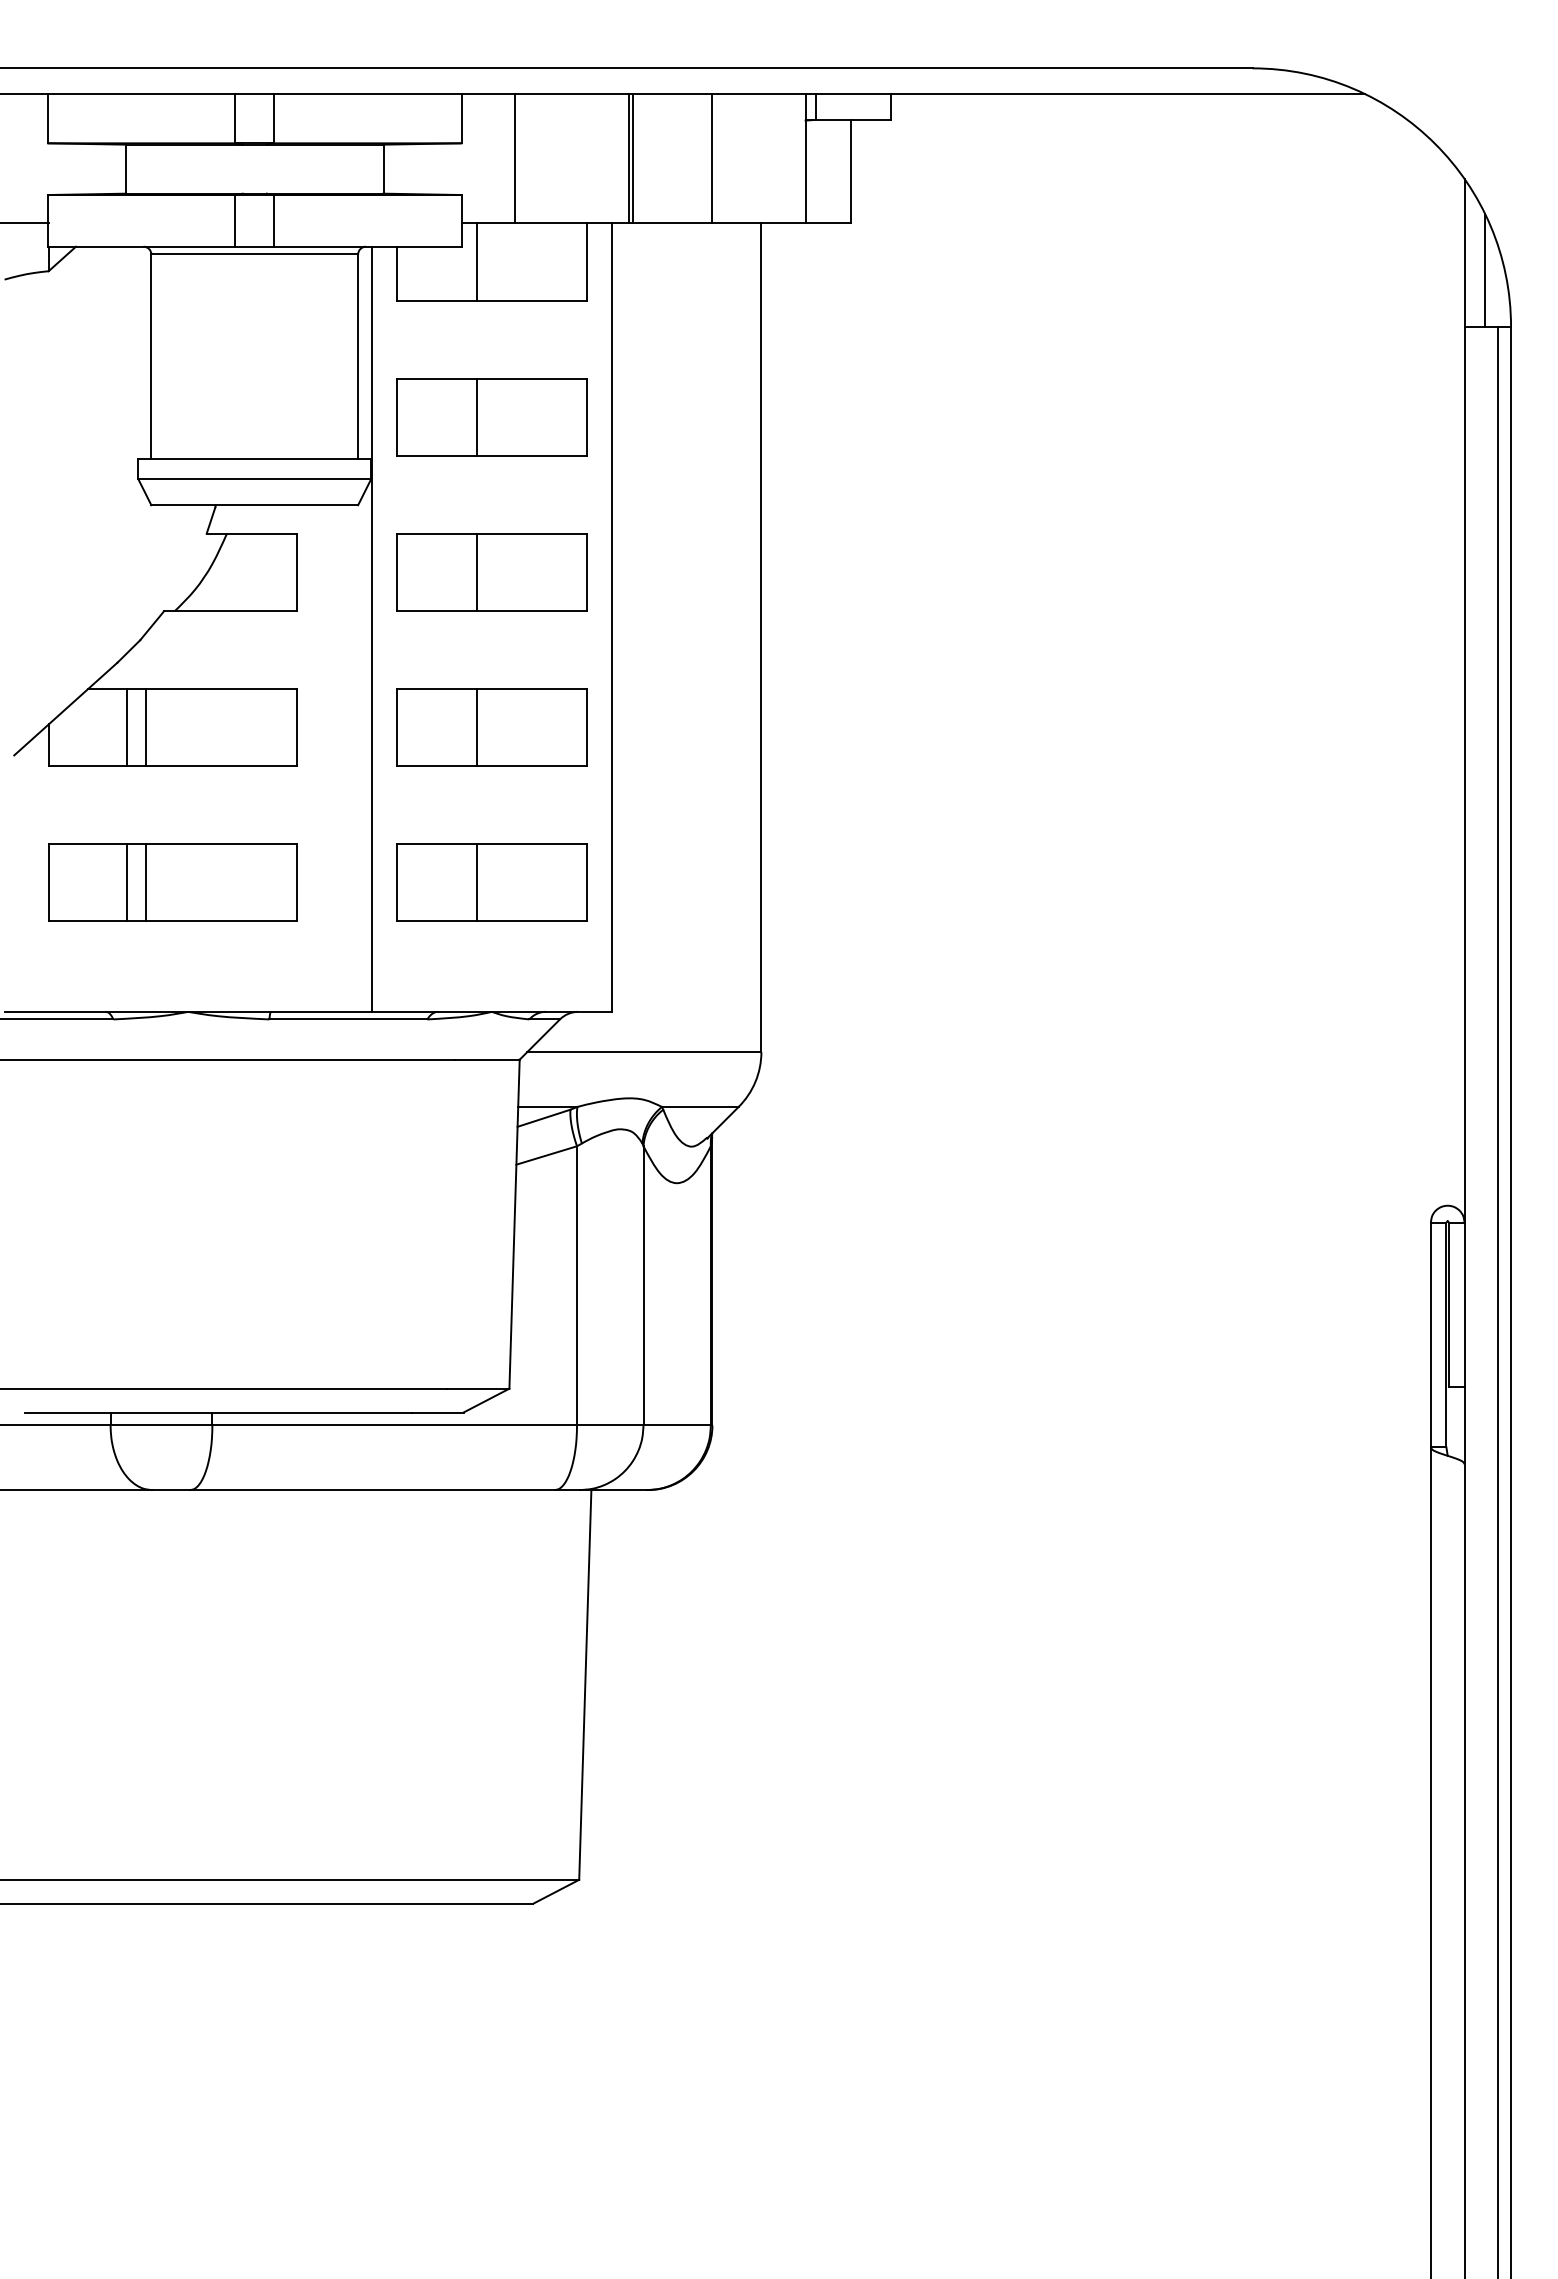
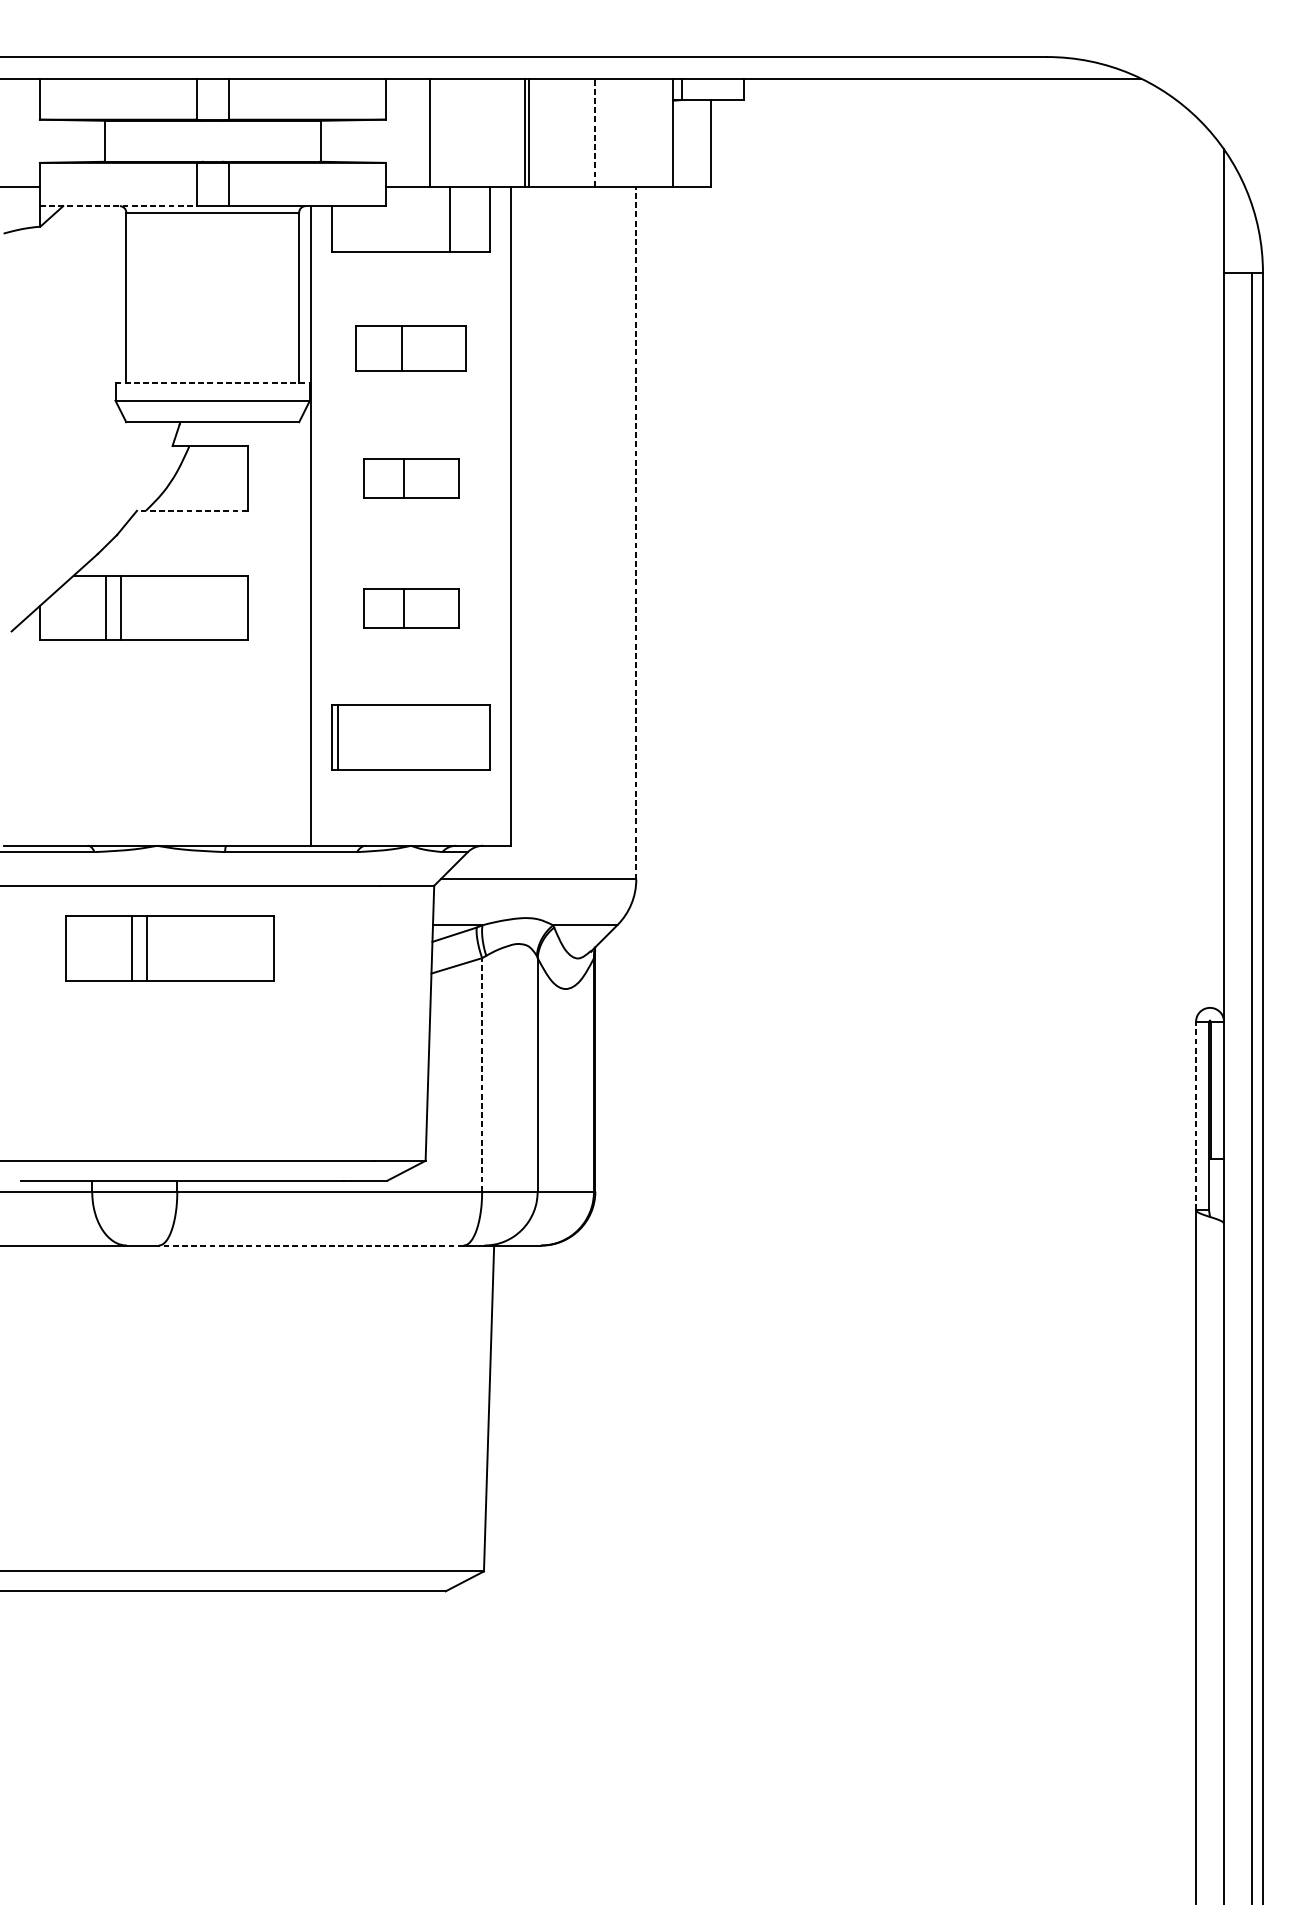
line: (711, 158) -> (594, 132), solid -> dashed
line: (141, 246) -> (118, 205), solid -> dashed
line: (477, 262) -> (449, 219), moved
line: (1485, 270) -> (1241, 226), removed
part: (491, 417) -> (410, 348), size x0.7
line: (255, 458) -> (213, 383), solid -> dashed
part: (491, 572) -> (410, 478), size x0.6
line: (229, 611) -> (191, 511), solid -> dashed
line: (761, 637) -> (636, 532), solid -> dashed
part: (491, 727) -> (410, 608), size x0.6
part: (172, 882) -> (169, 948), moved
line: (477, 882) -> (338, 737), moved
line: (577, 1285) -> (482, 1074), solid -> dashed
line: (1430, 1334) -> (1195, 1115), solid -> dashed
line: (372, 1490) -> (311, 1245), solid -> dashed

